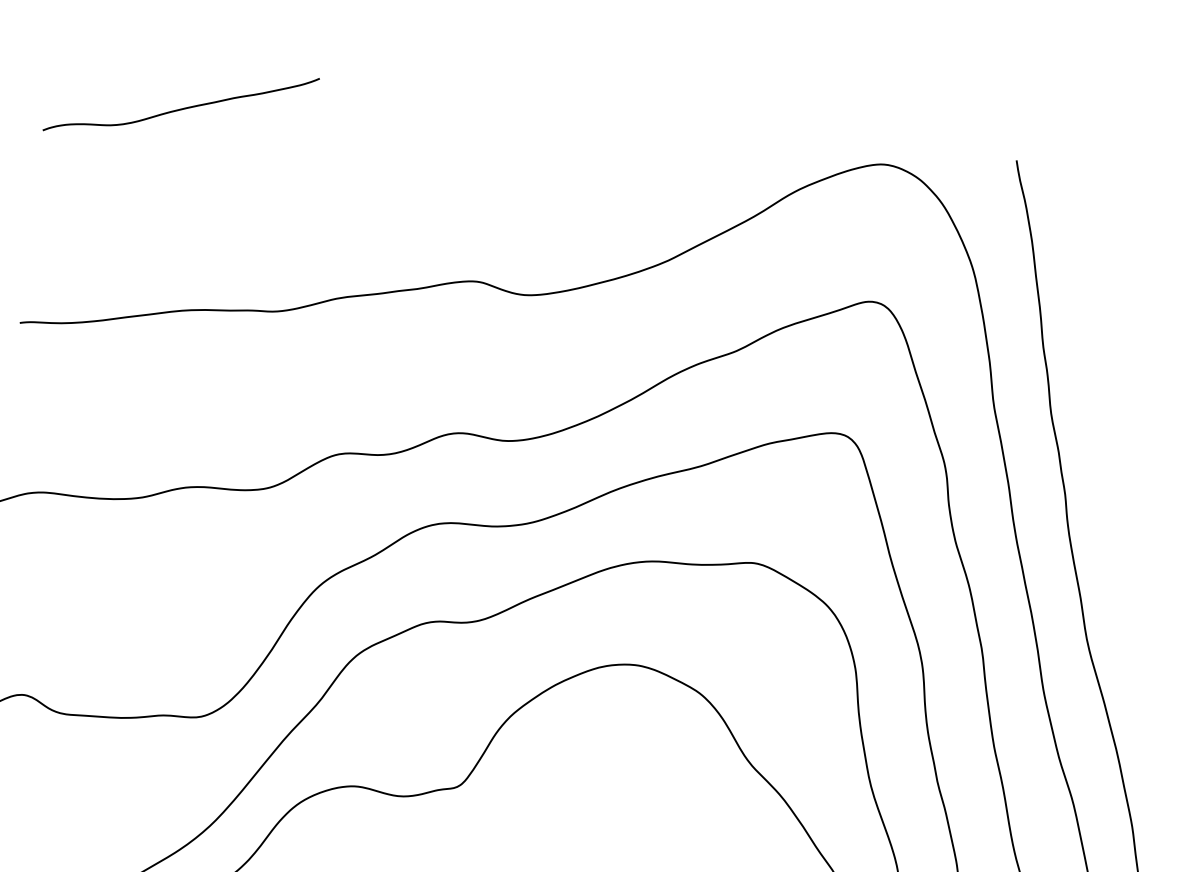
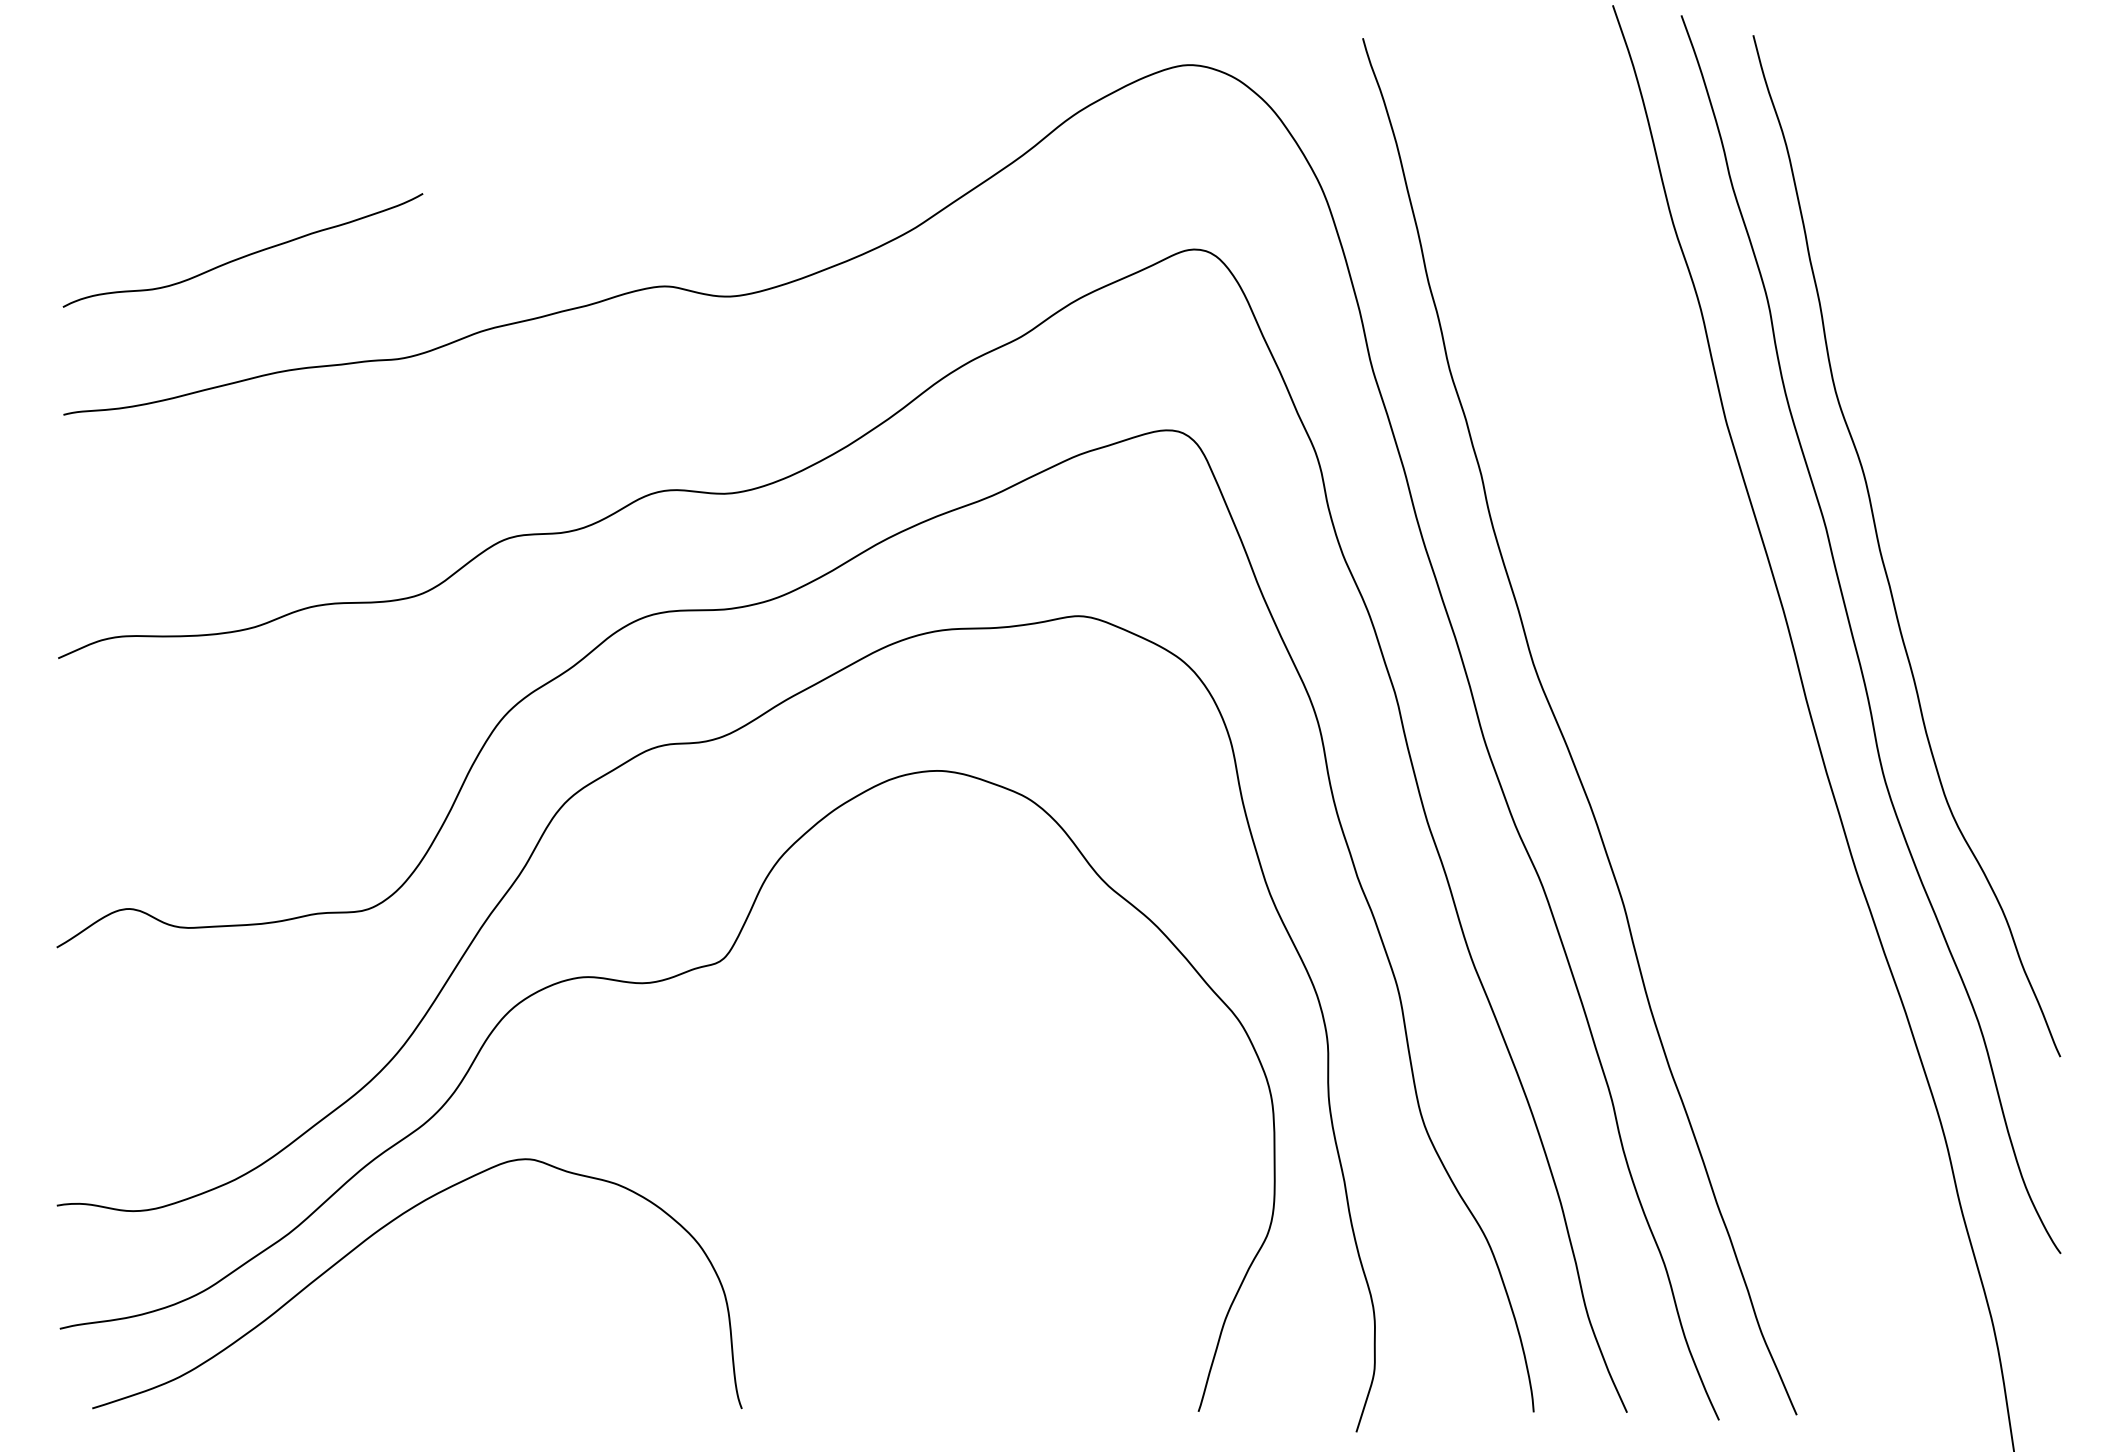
curve: (181, 108) -> (244, 255), moved

